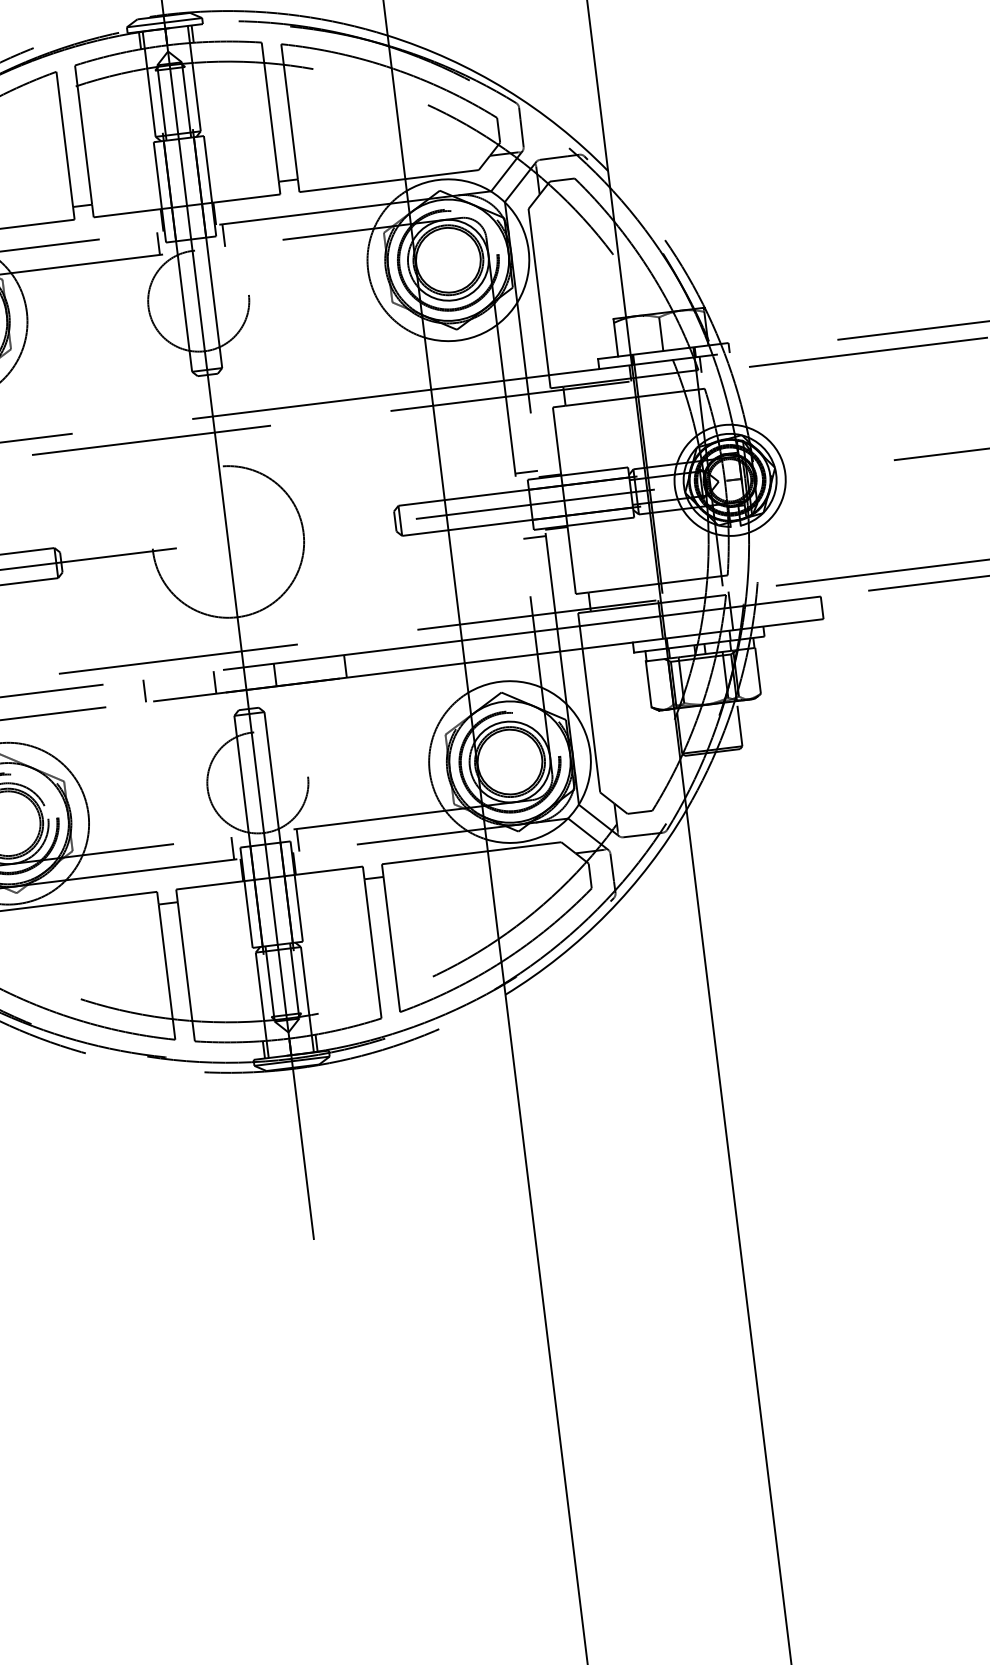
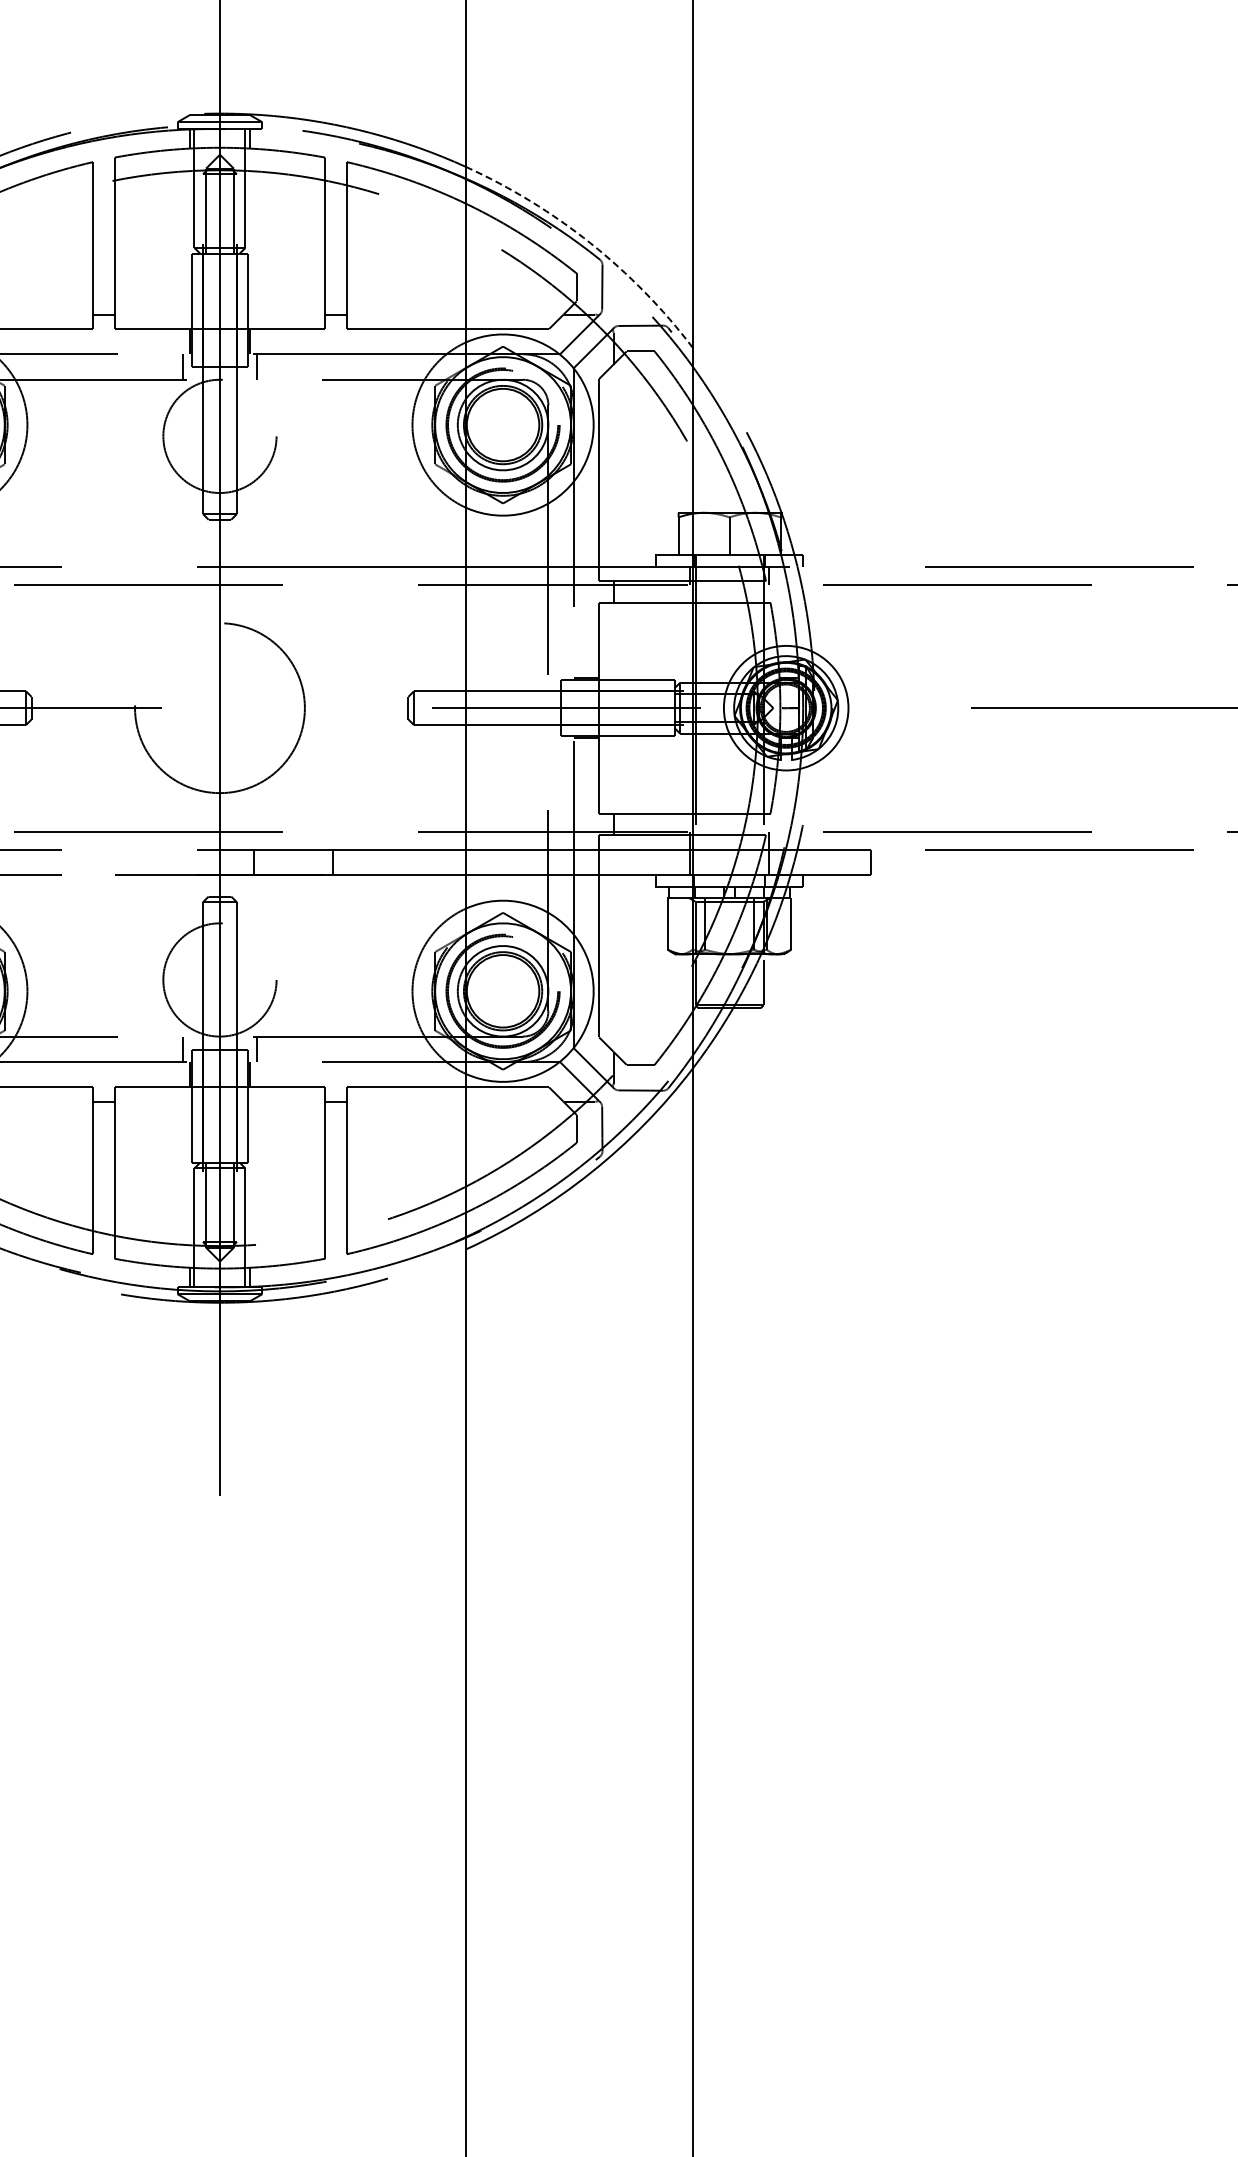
arc: (506, 89) -> (590, 243), solid -> dashed
line: (526, 472) -> (560, 671), removed
line: (534, 537) -> (560, 744), removed
line: (215, 682) -> (186, 862), removed
line: (144, 691) -> (106, 862), removed

